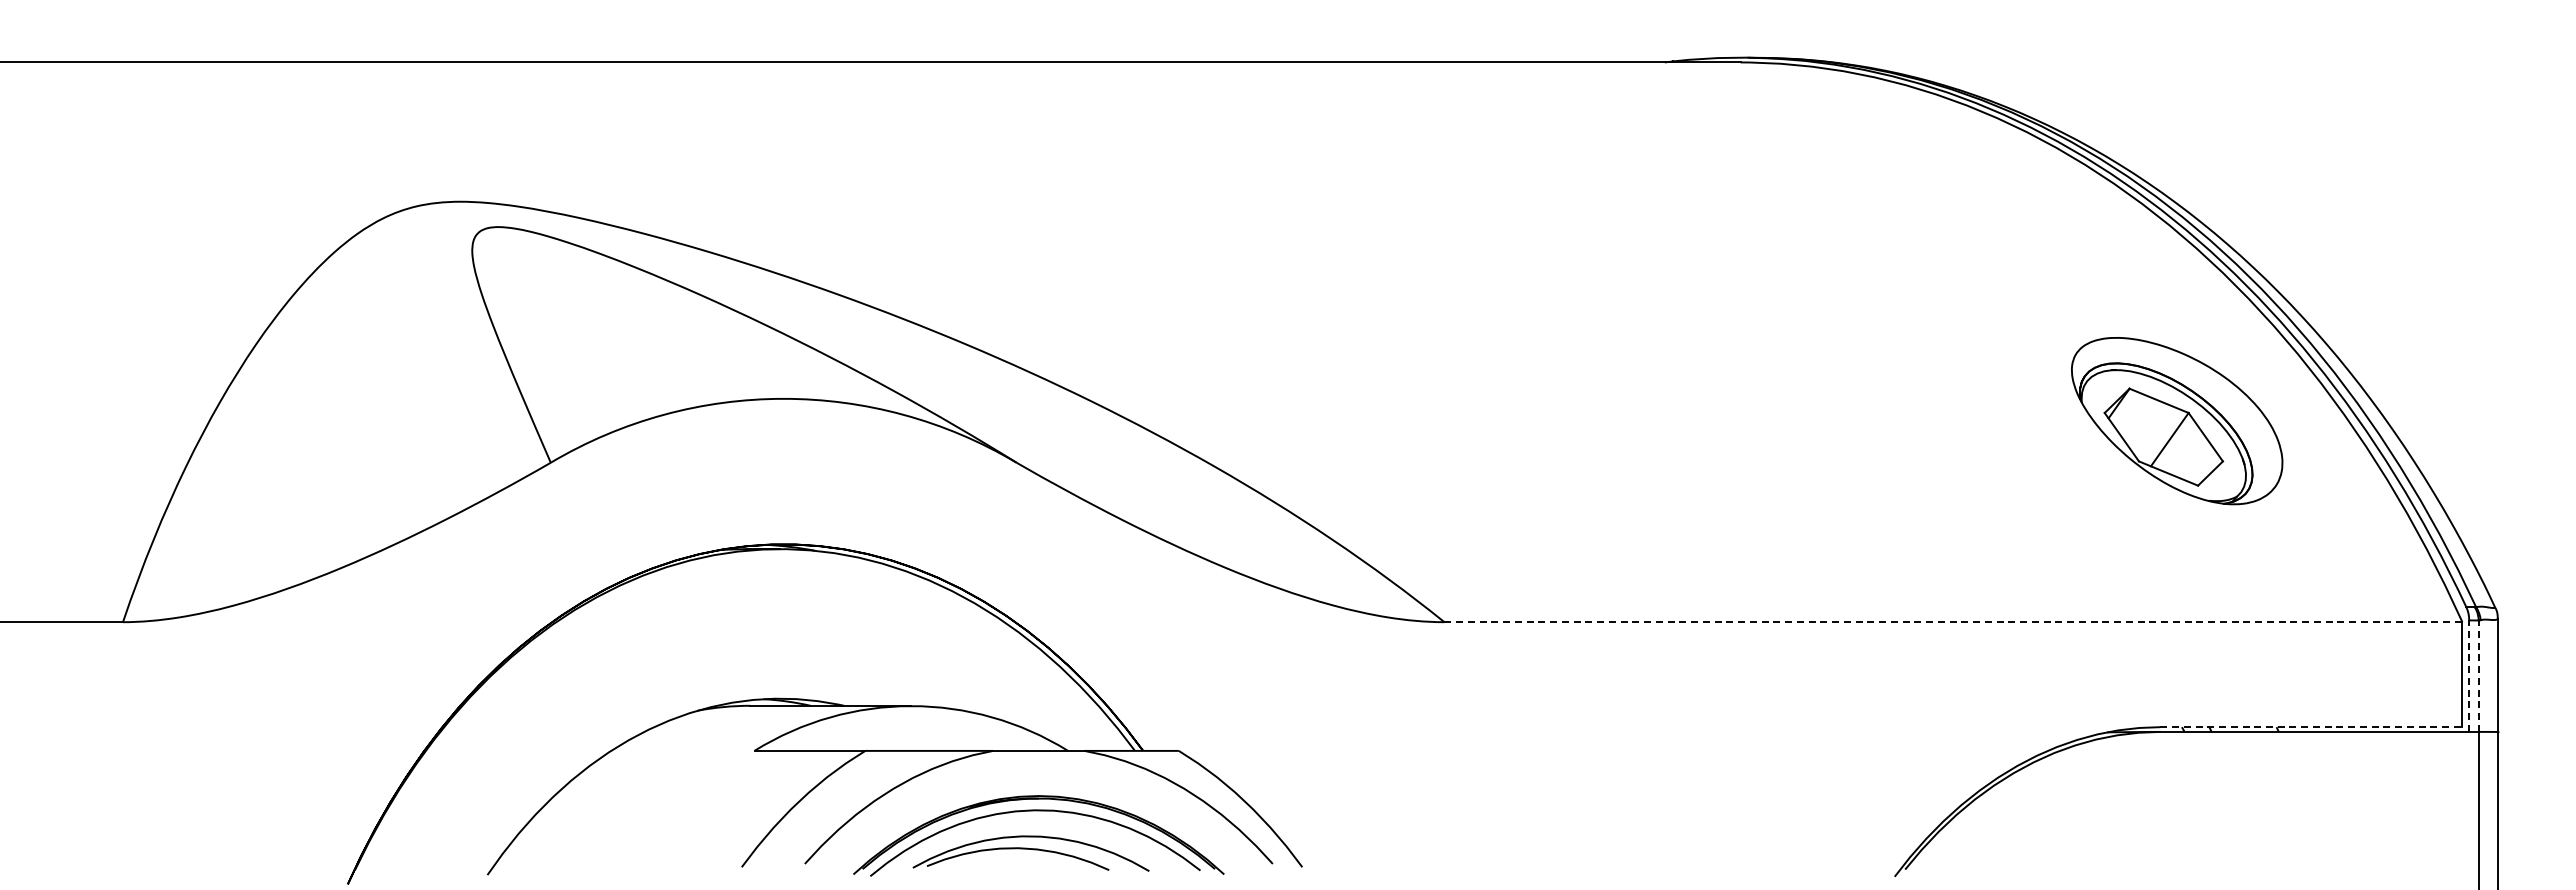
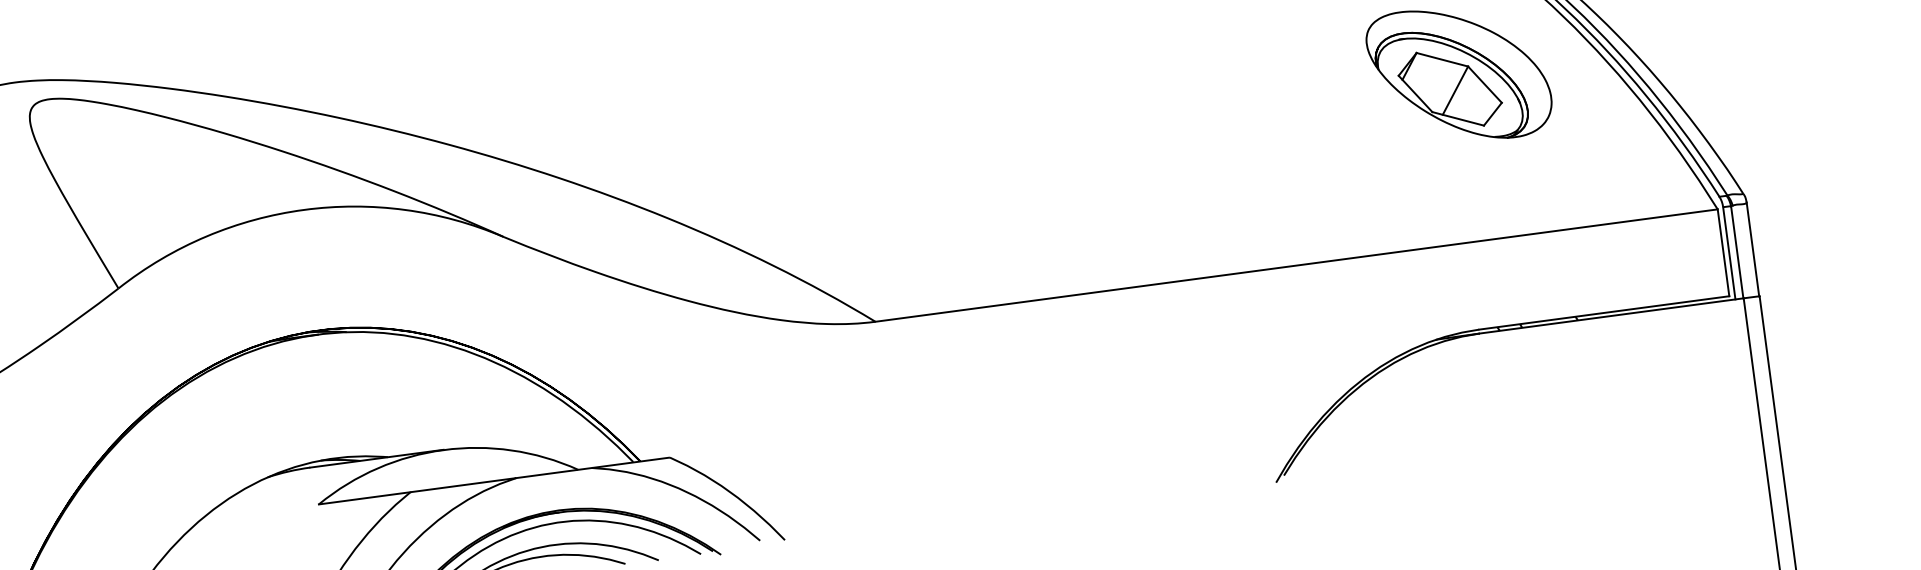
line: (1953, 622) -> (1296, 265), dashed -> solid
line: (2469, 676) -> (1729, 253), dashed -> solid
line: (2478, 676) -> (1737, 252), dashed -> solid
line: (2311, 727) -> (1604, 313), dashed -> solid

